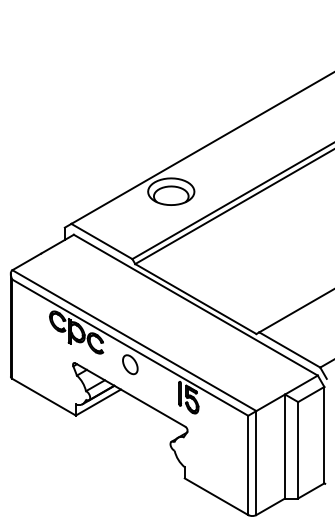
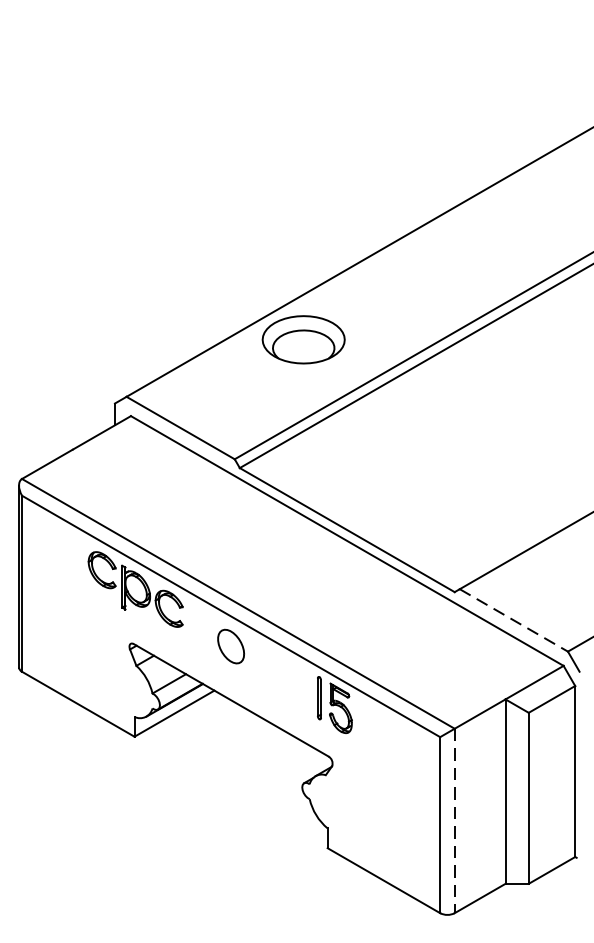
line: (290, 350) -> (515, 621), solid -> dashed
line: (256, 463) -> (454, 821), solid -> dashed

